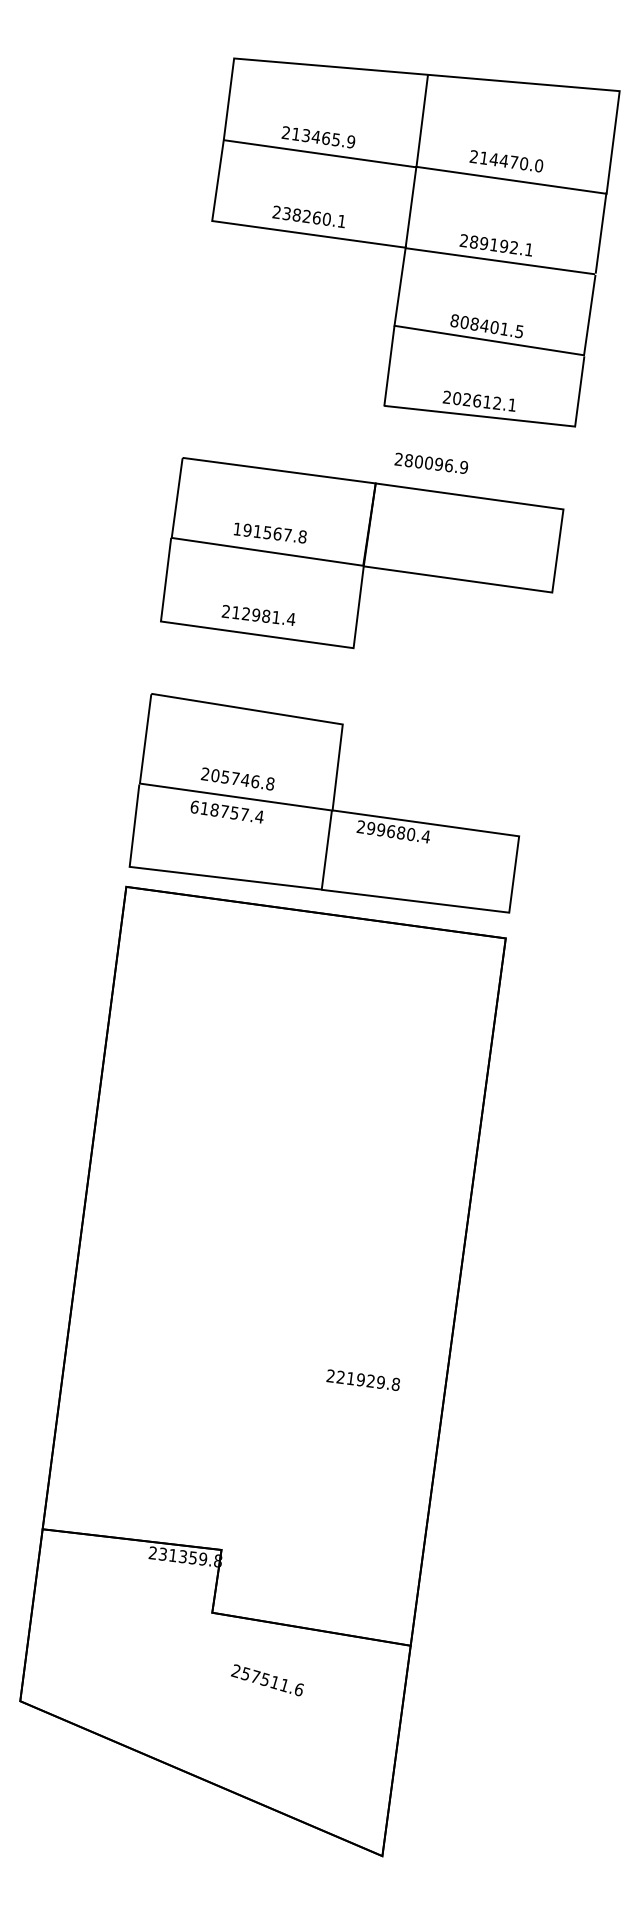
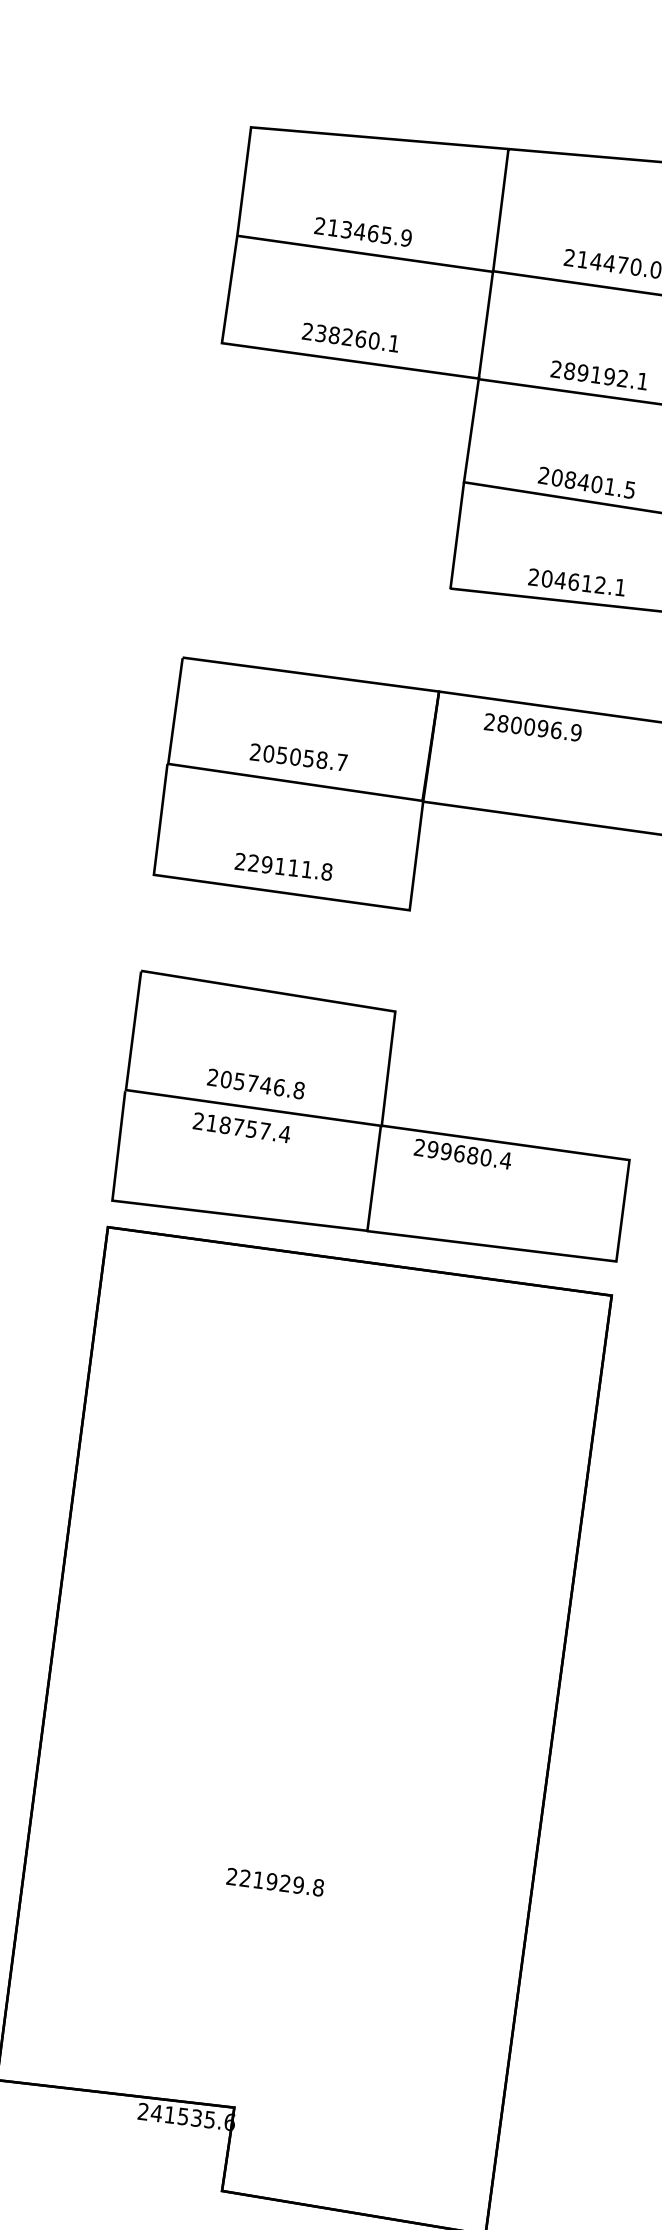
text: (454, 320) -> (543, 475), 808401.5 -> 208401.5
text: (466, 399) -> (559, 580), 202612.1 -> 204612.1
text: (431, 462) -> (533, 726), moved
text: (270, 532) -> (299, 756), 191567.8 -> 205058.7
text: (263, 615) -> (290, 866), 212981.4 -> 229111.8
text: (194, 806) -> (198, 1120), 618757.4 -> 218757.4
text: (362, 1379) -> (274, 1881), moved
text: (190, 1557) -> (193, 2117), 231359.8 -> 241535.6

